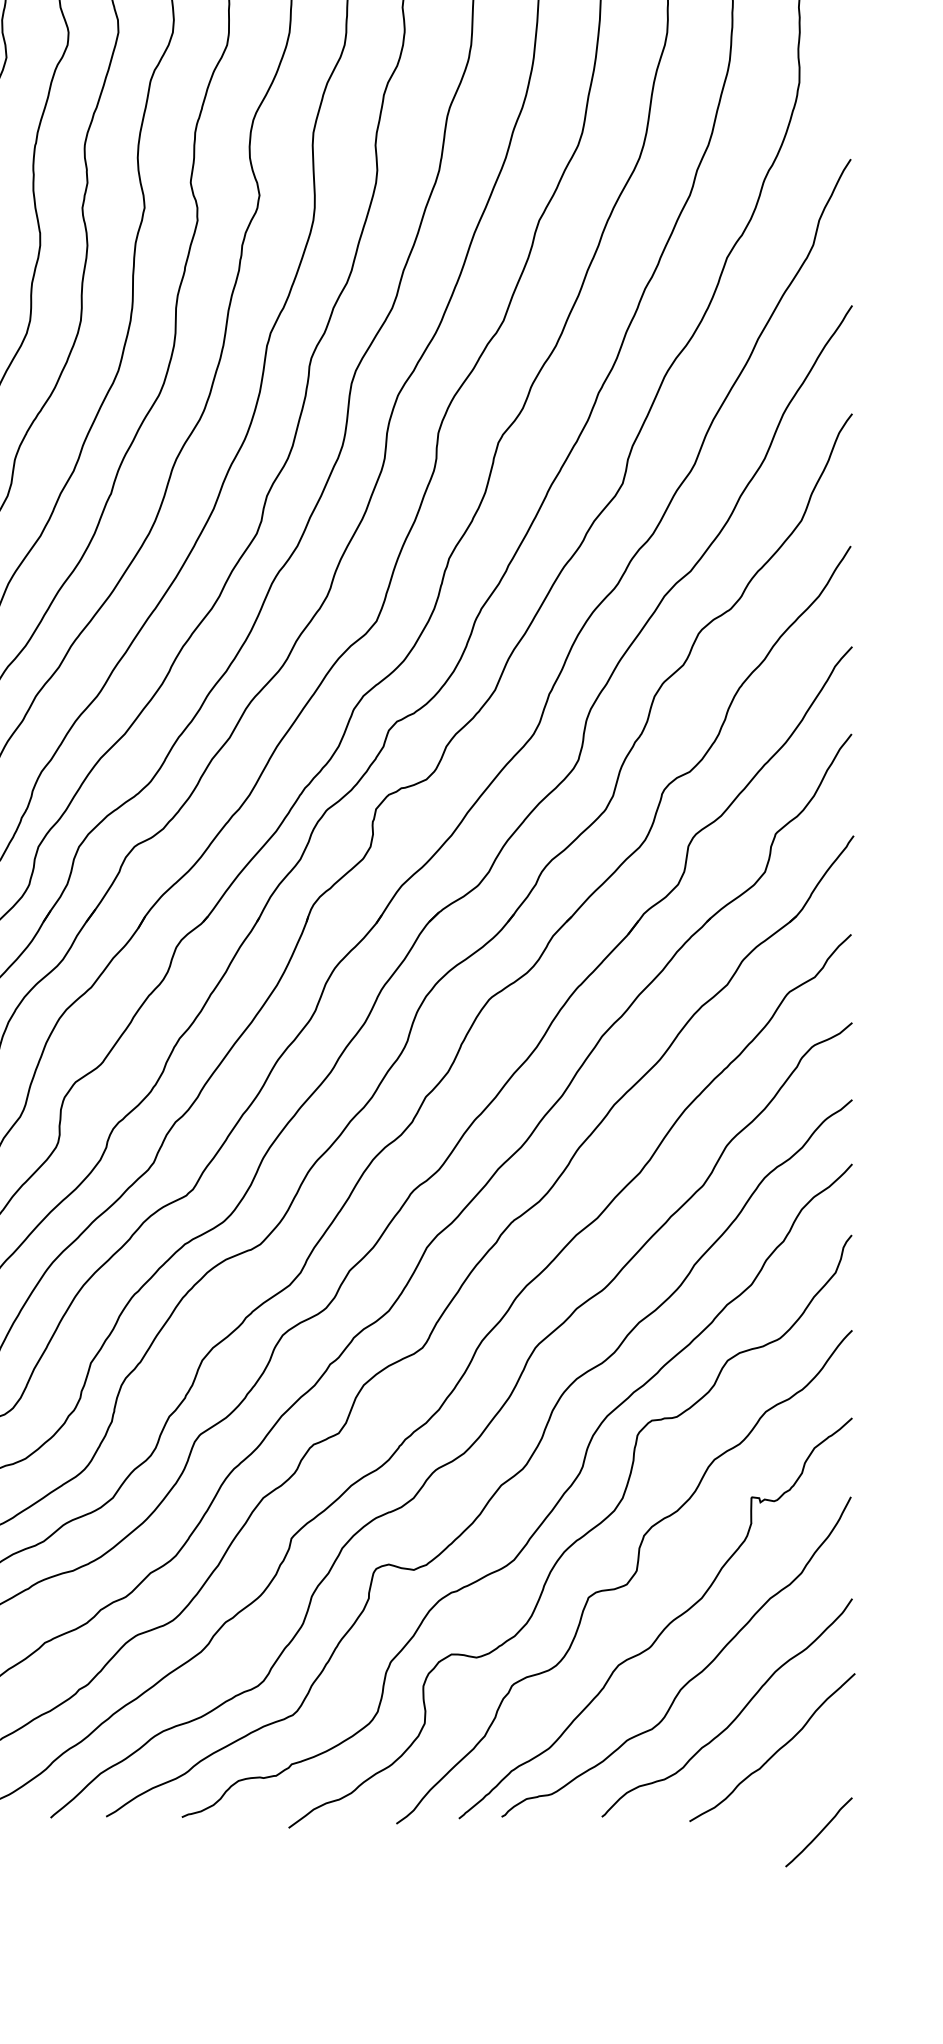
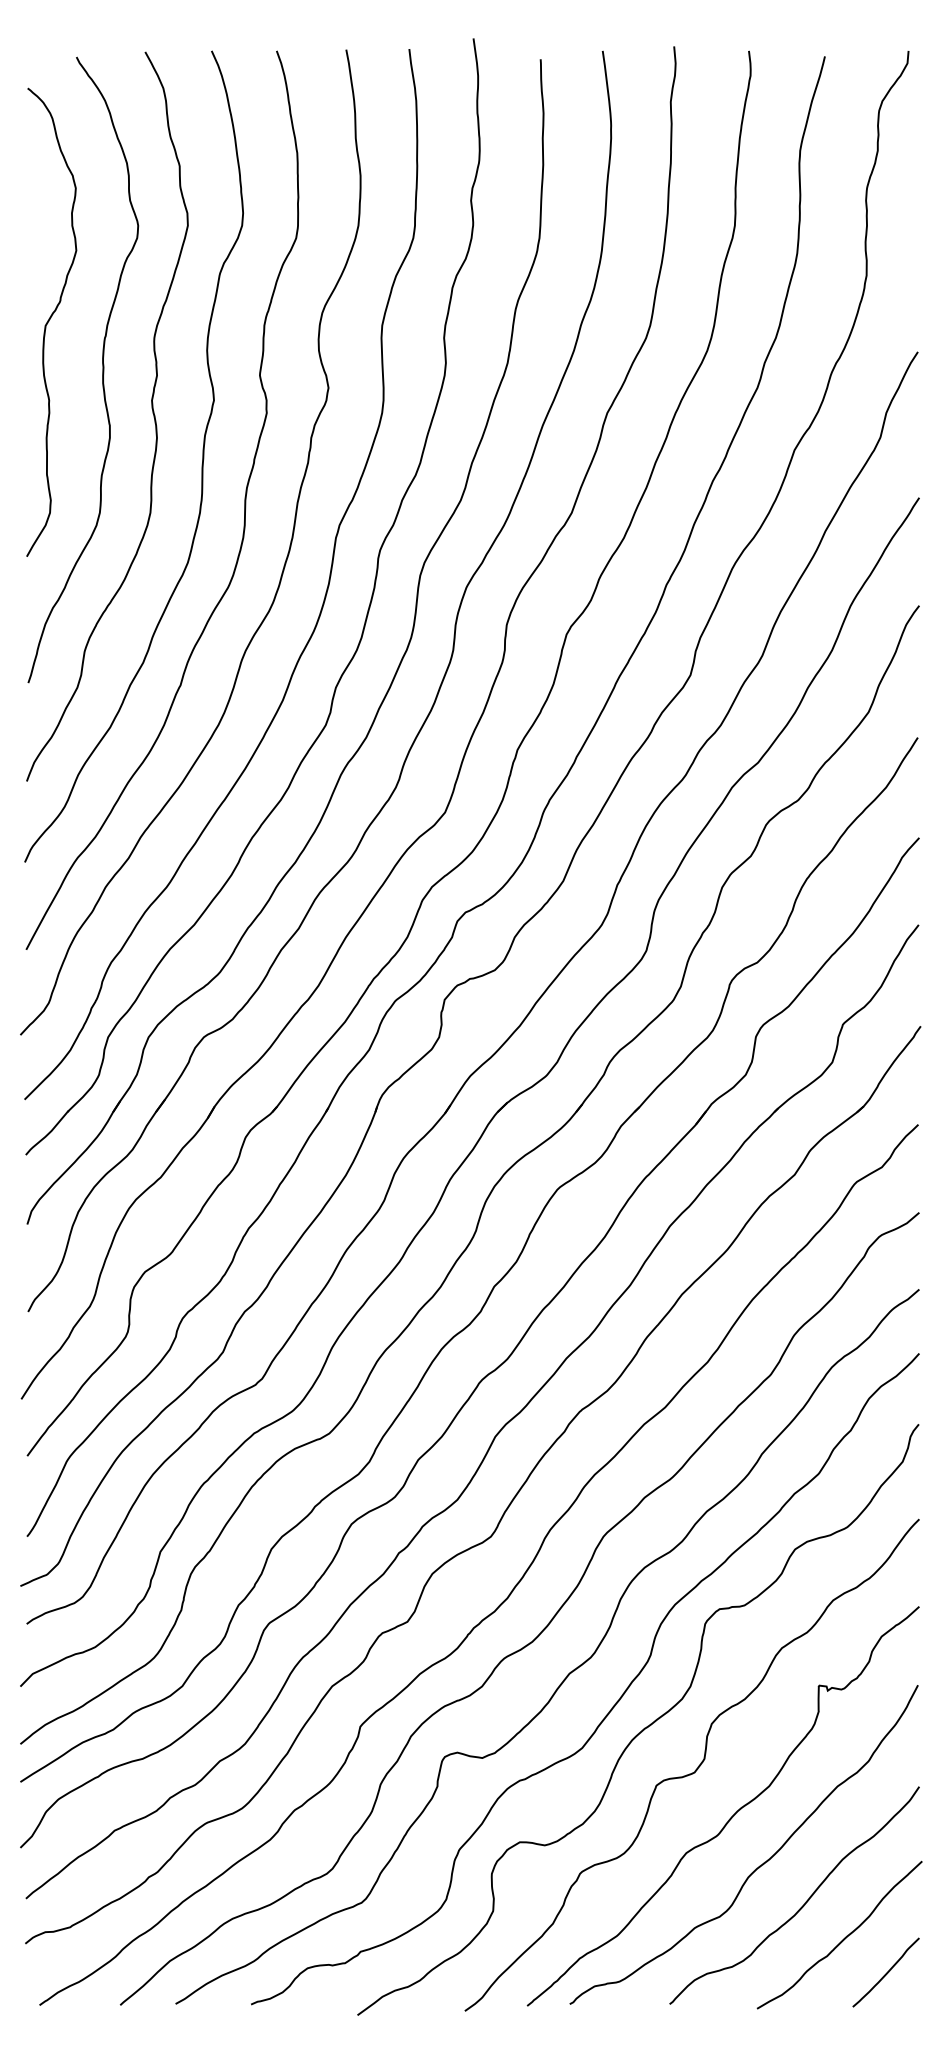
curve: (819, 1832) -> (886, 1972), moved

